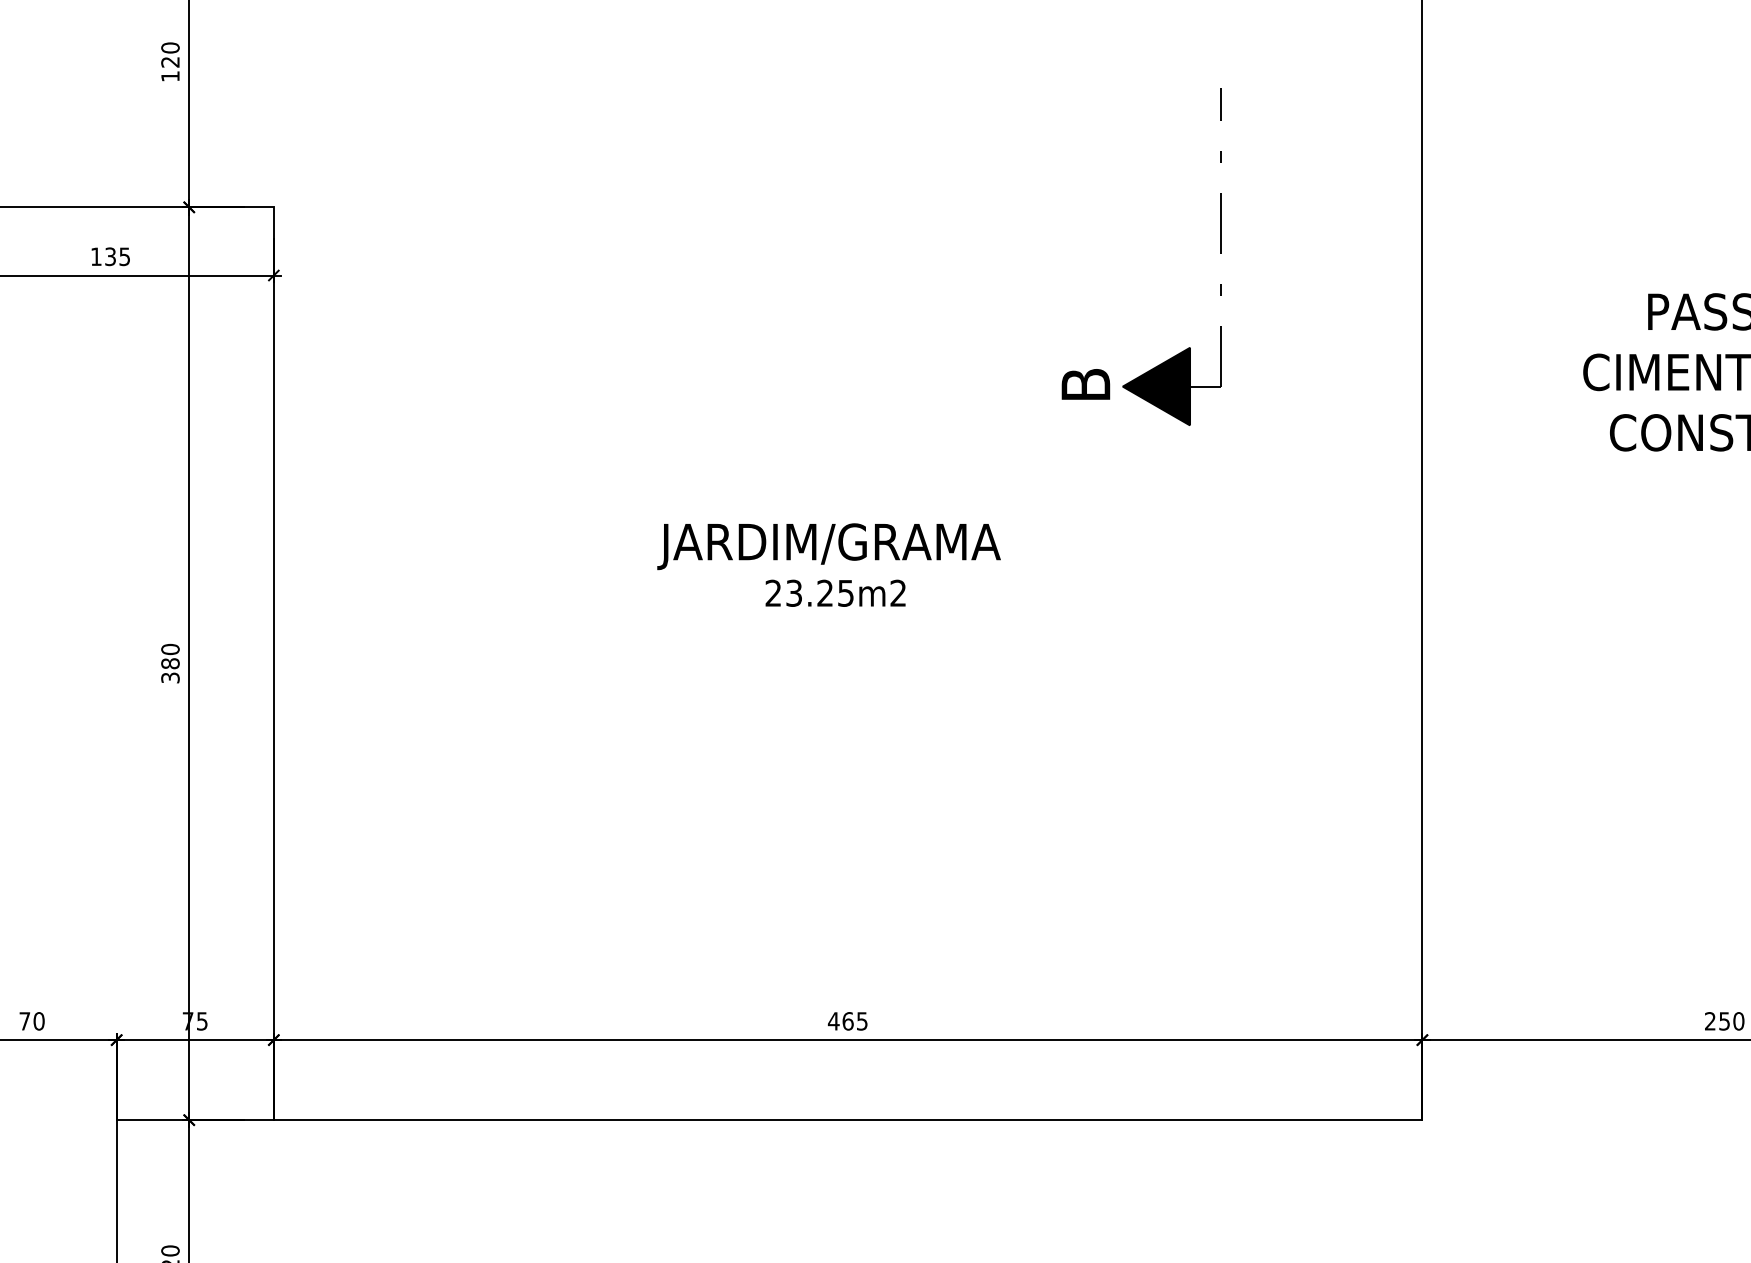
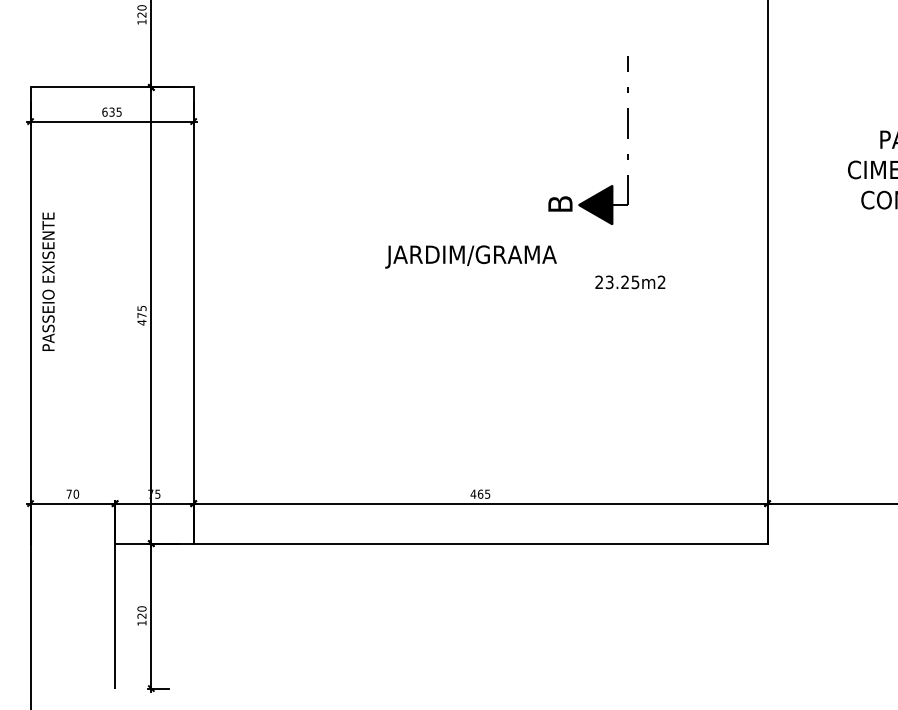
part: (1220, 253) -> (627, 138), moved
text: (95, 255) -> (104, 111), 135 -> 635
text: (835, 593) -> (630, 282), moved
text: (169, 663) -> (141, 315), 380 -> 475

